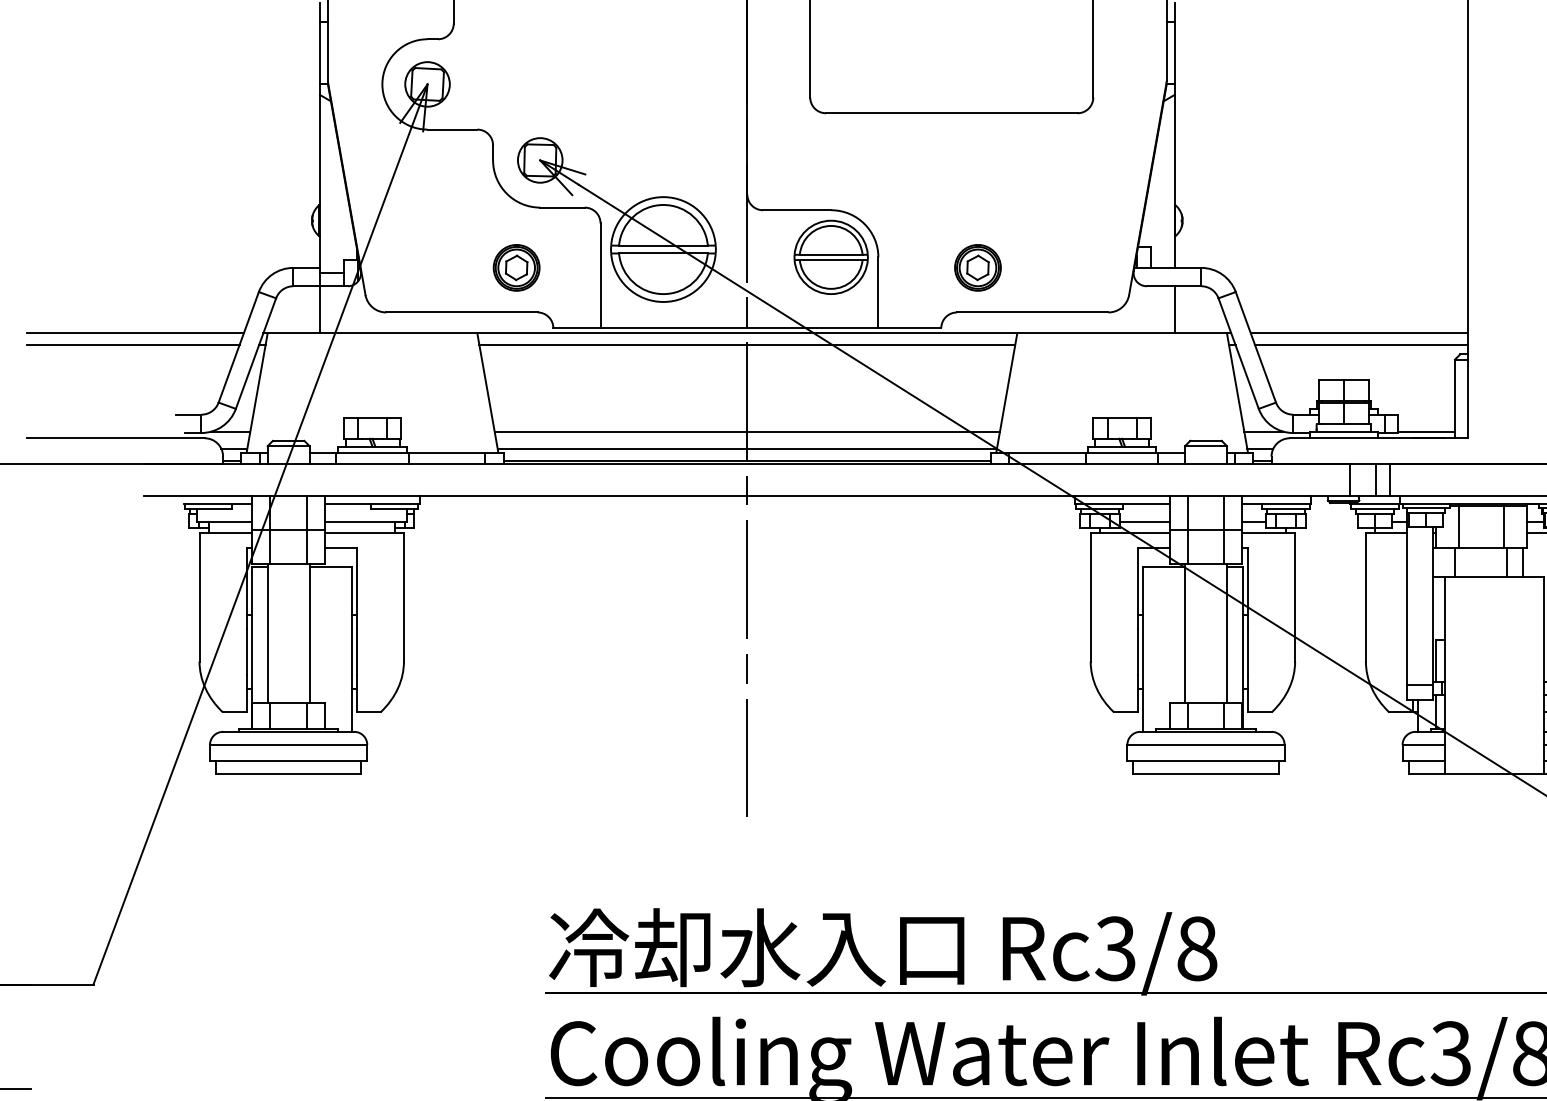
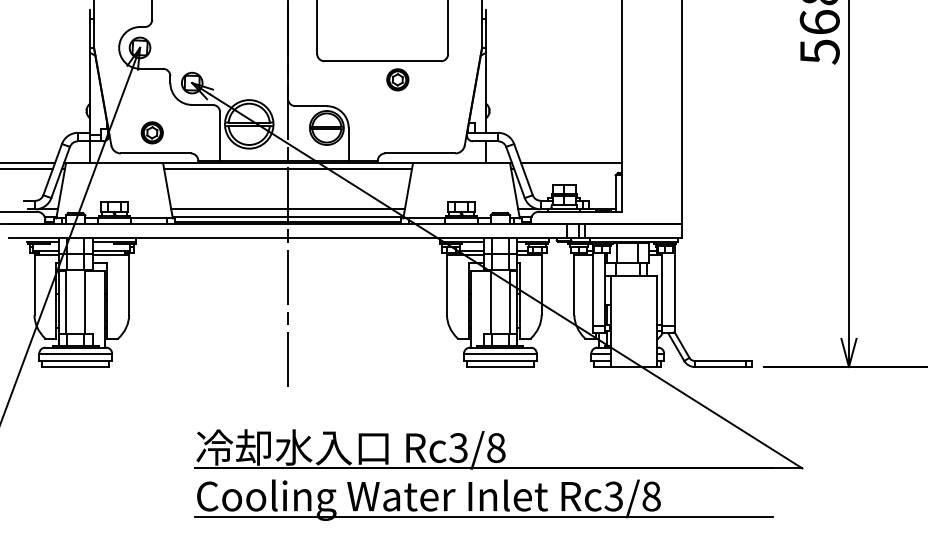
part: (514, 267) -> (151, 132), moved
part: (977, 267) -> (397, 79), moved
line: (1361, 344) -> (572, 168), removed

